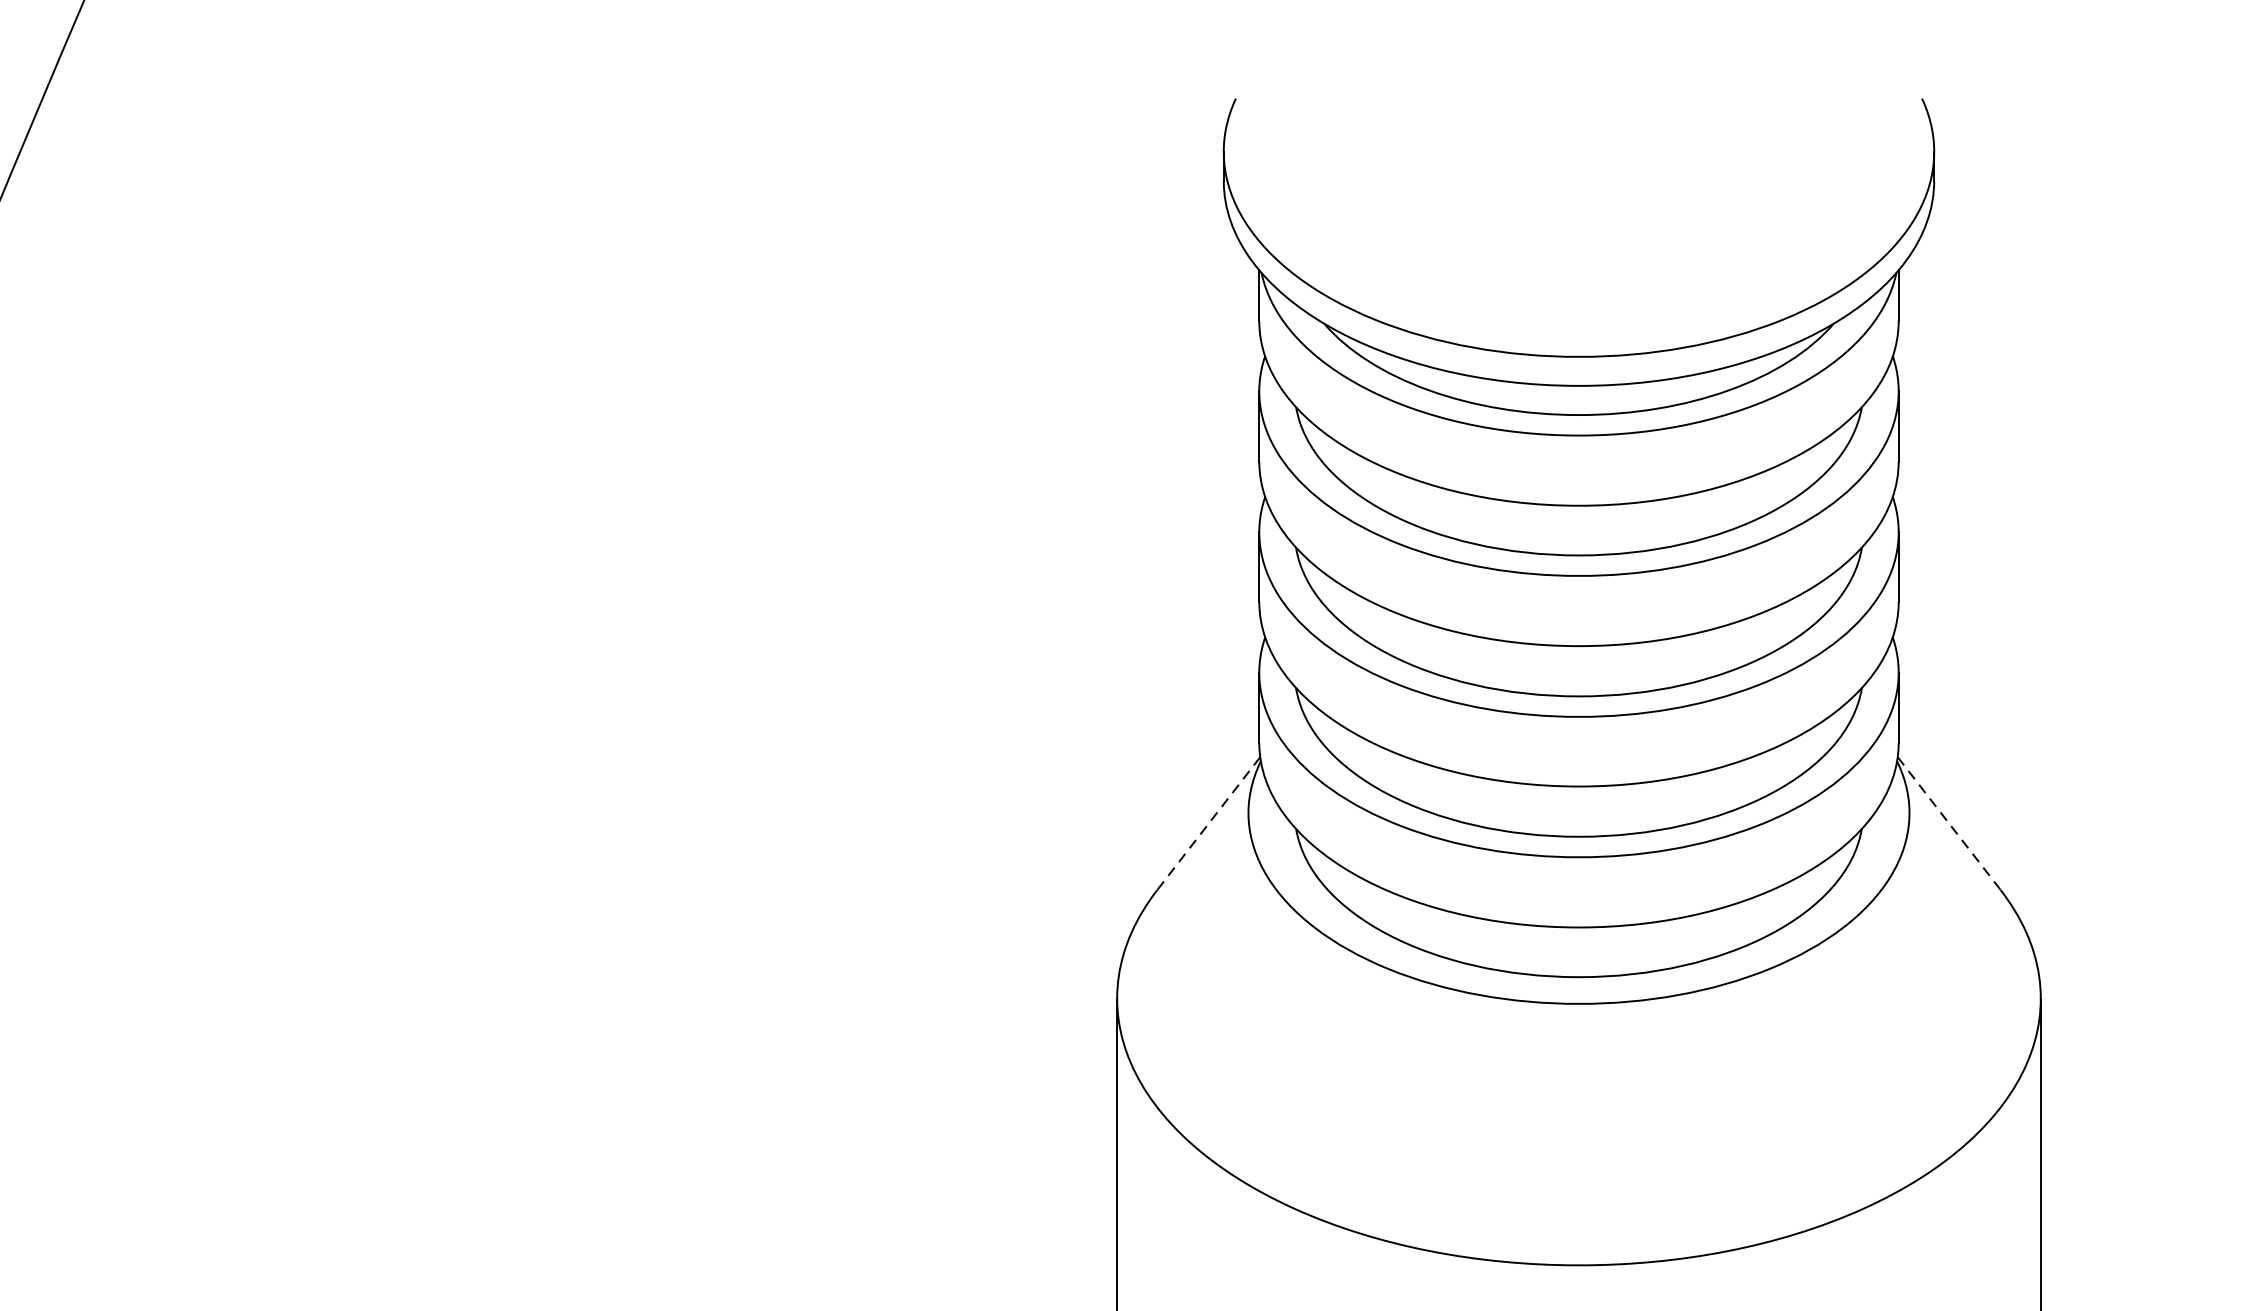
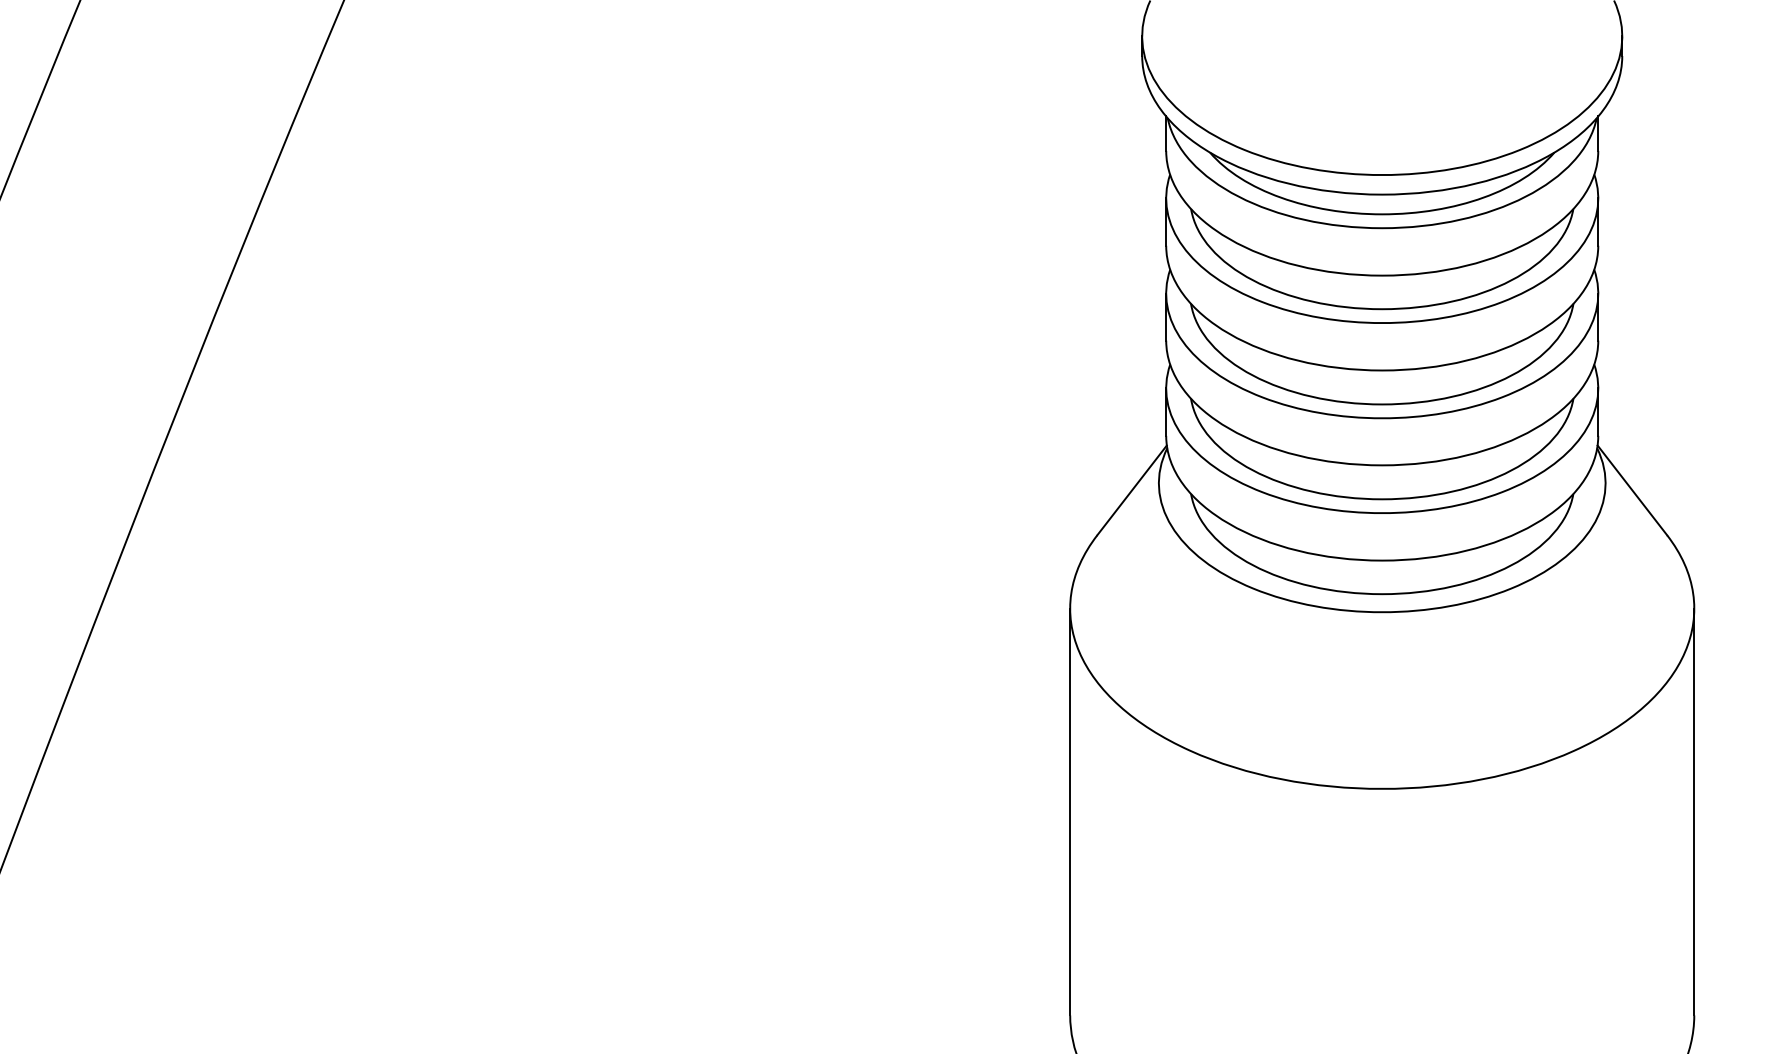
line: (1209, 823) -> (1132, 490), dashed -> solid
line: (1949, 823) -> (1632, 490), dashed -> solid

